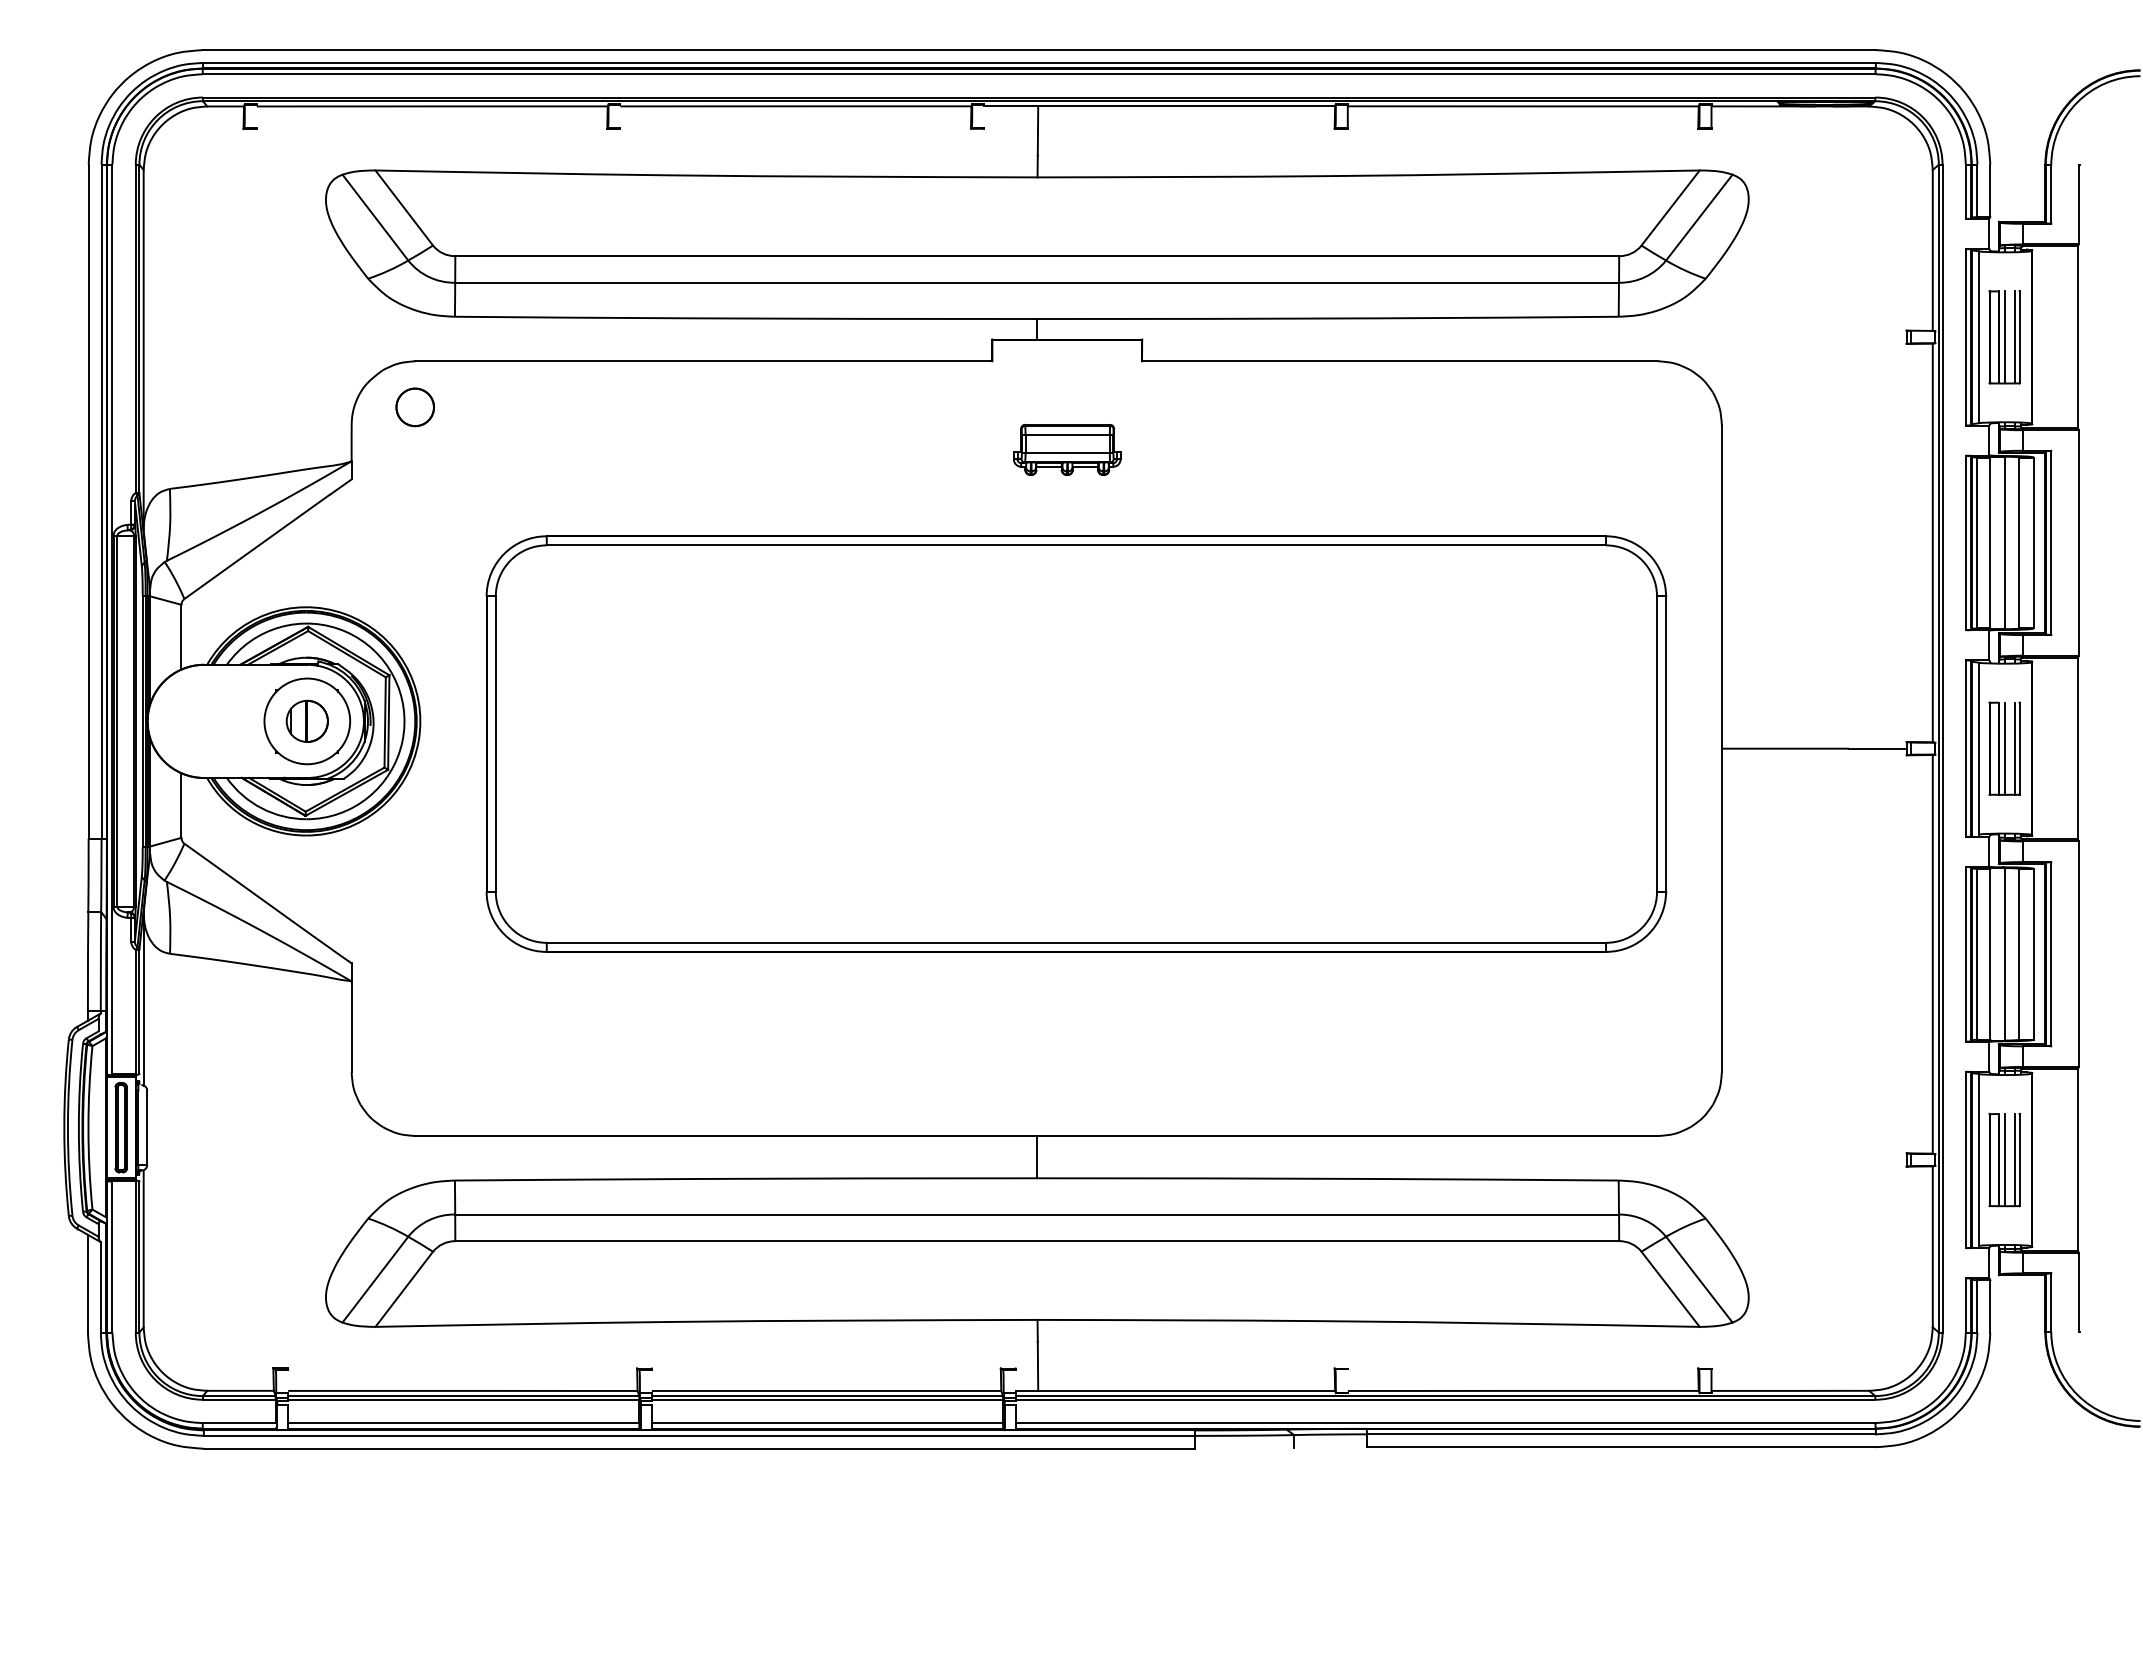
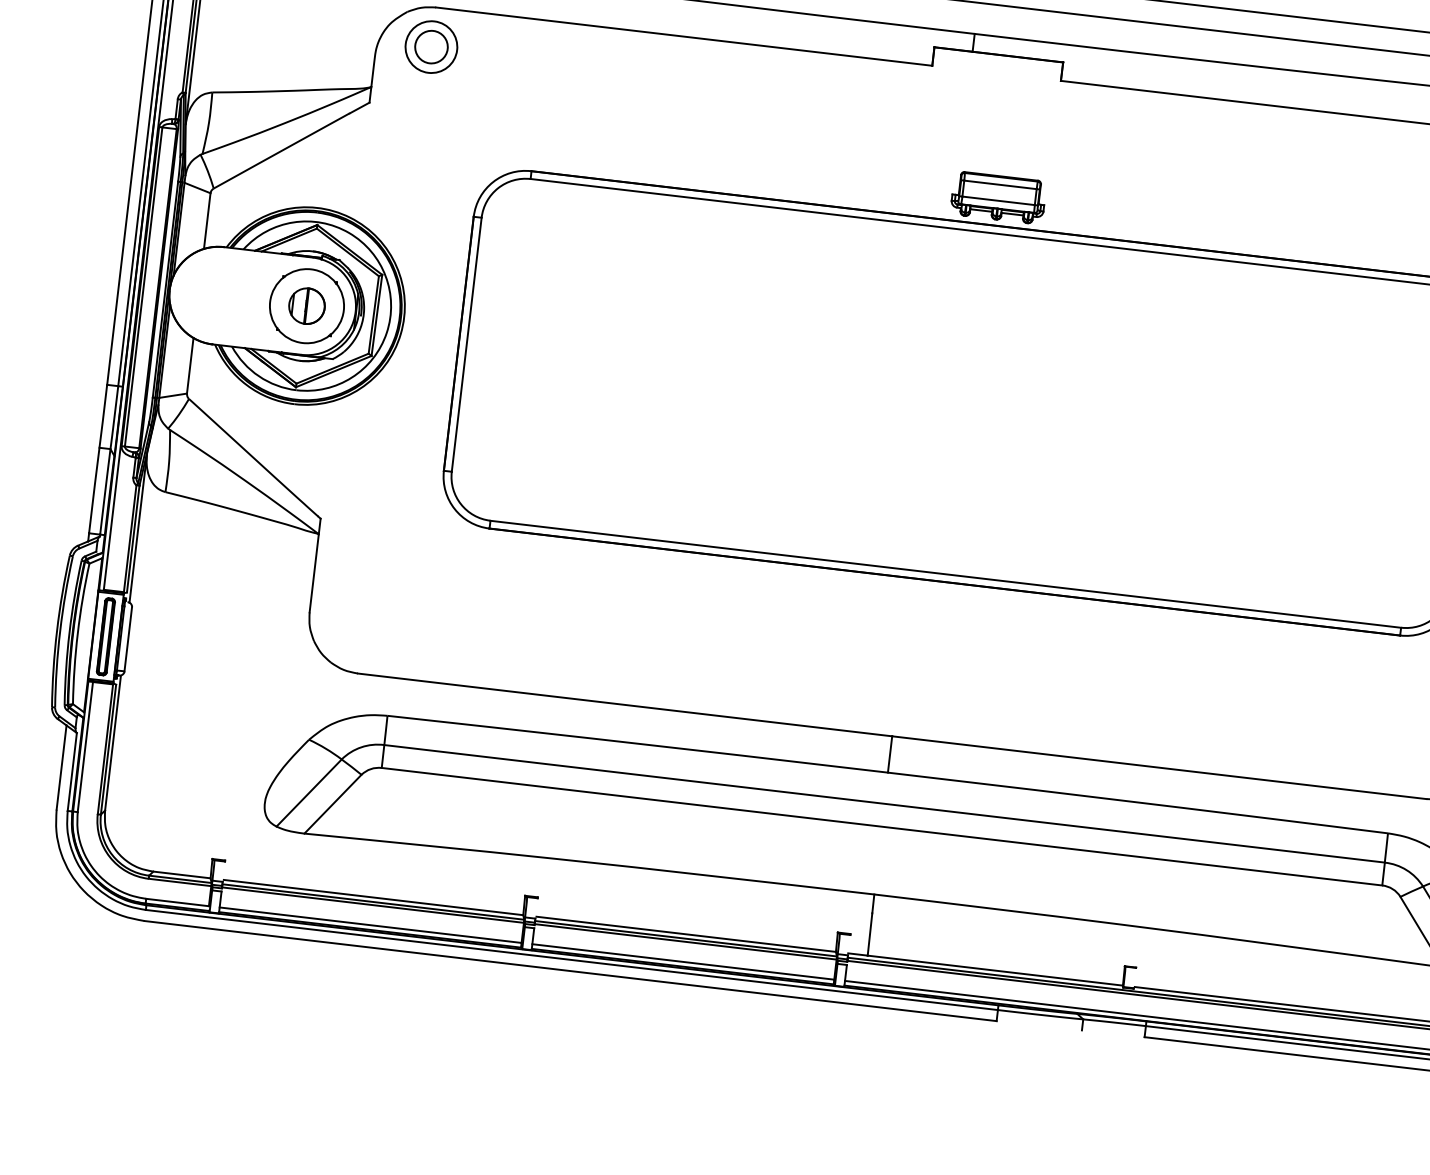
circle: (414, 407) -> (430, 47), size x1.6
part: (1067, 449) -> (998, 197), moved

